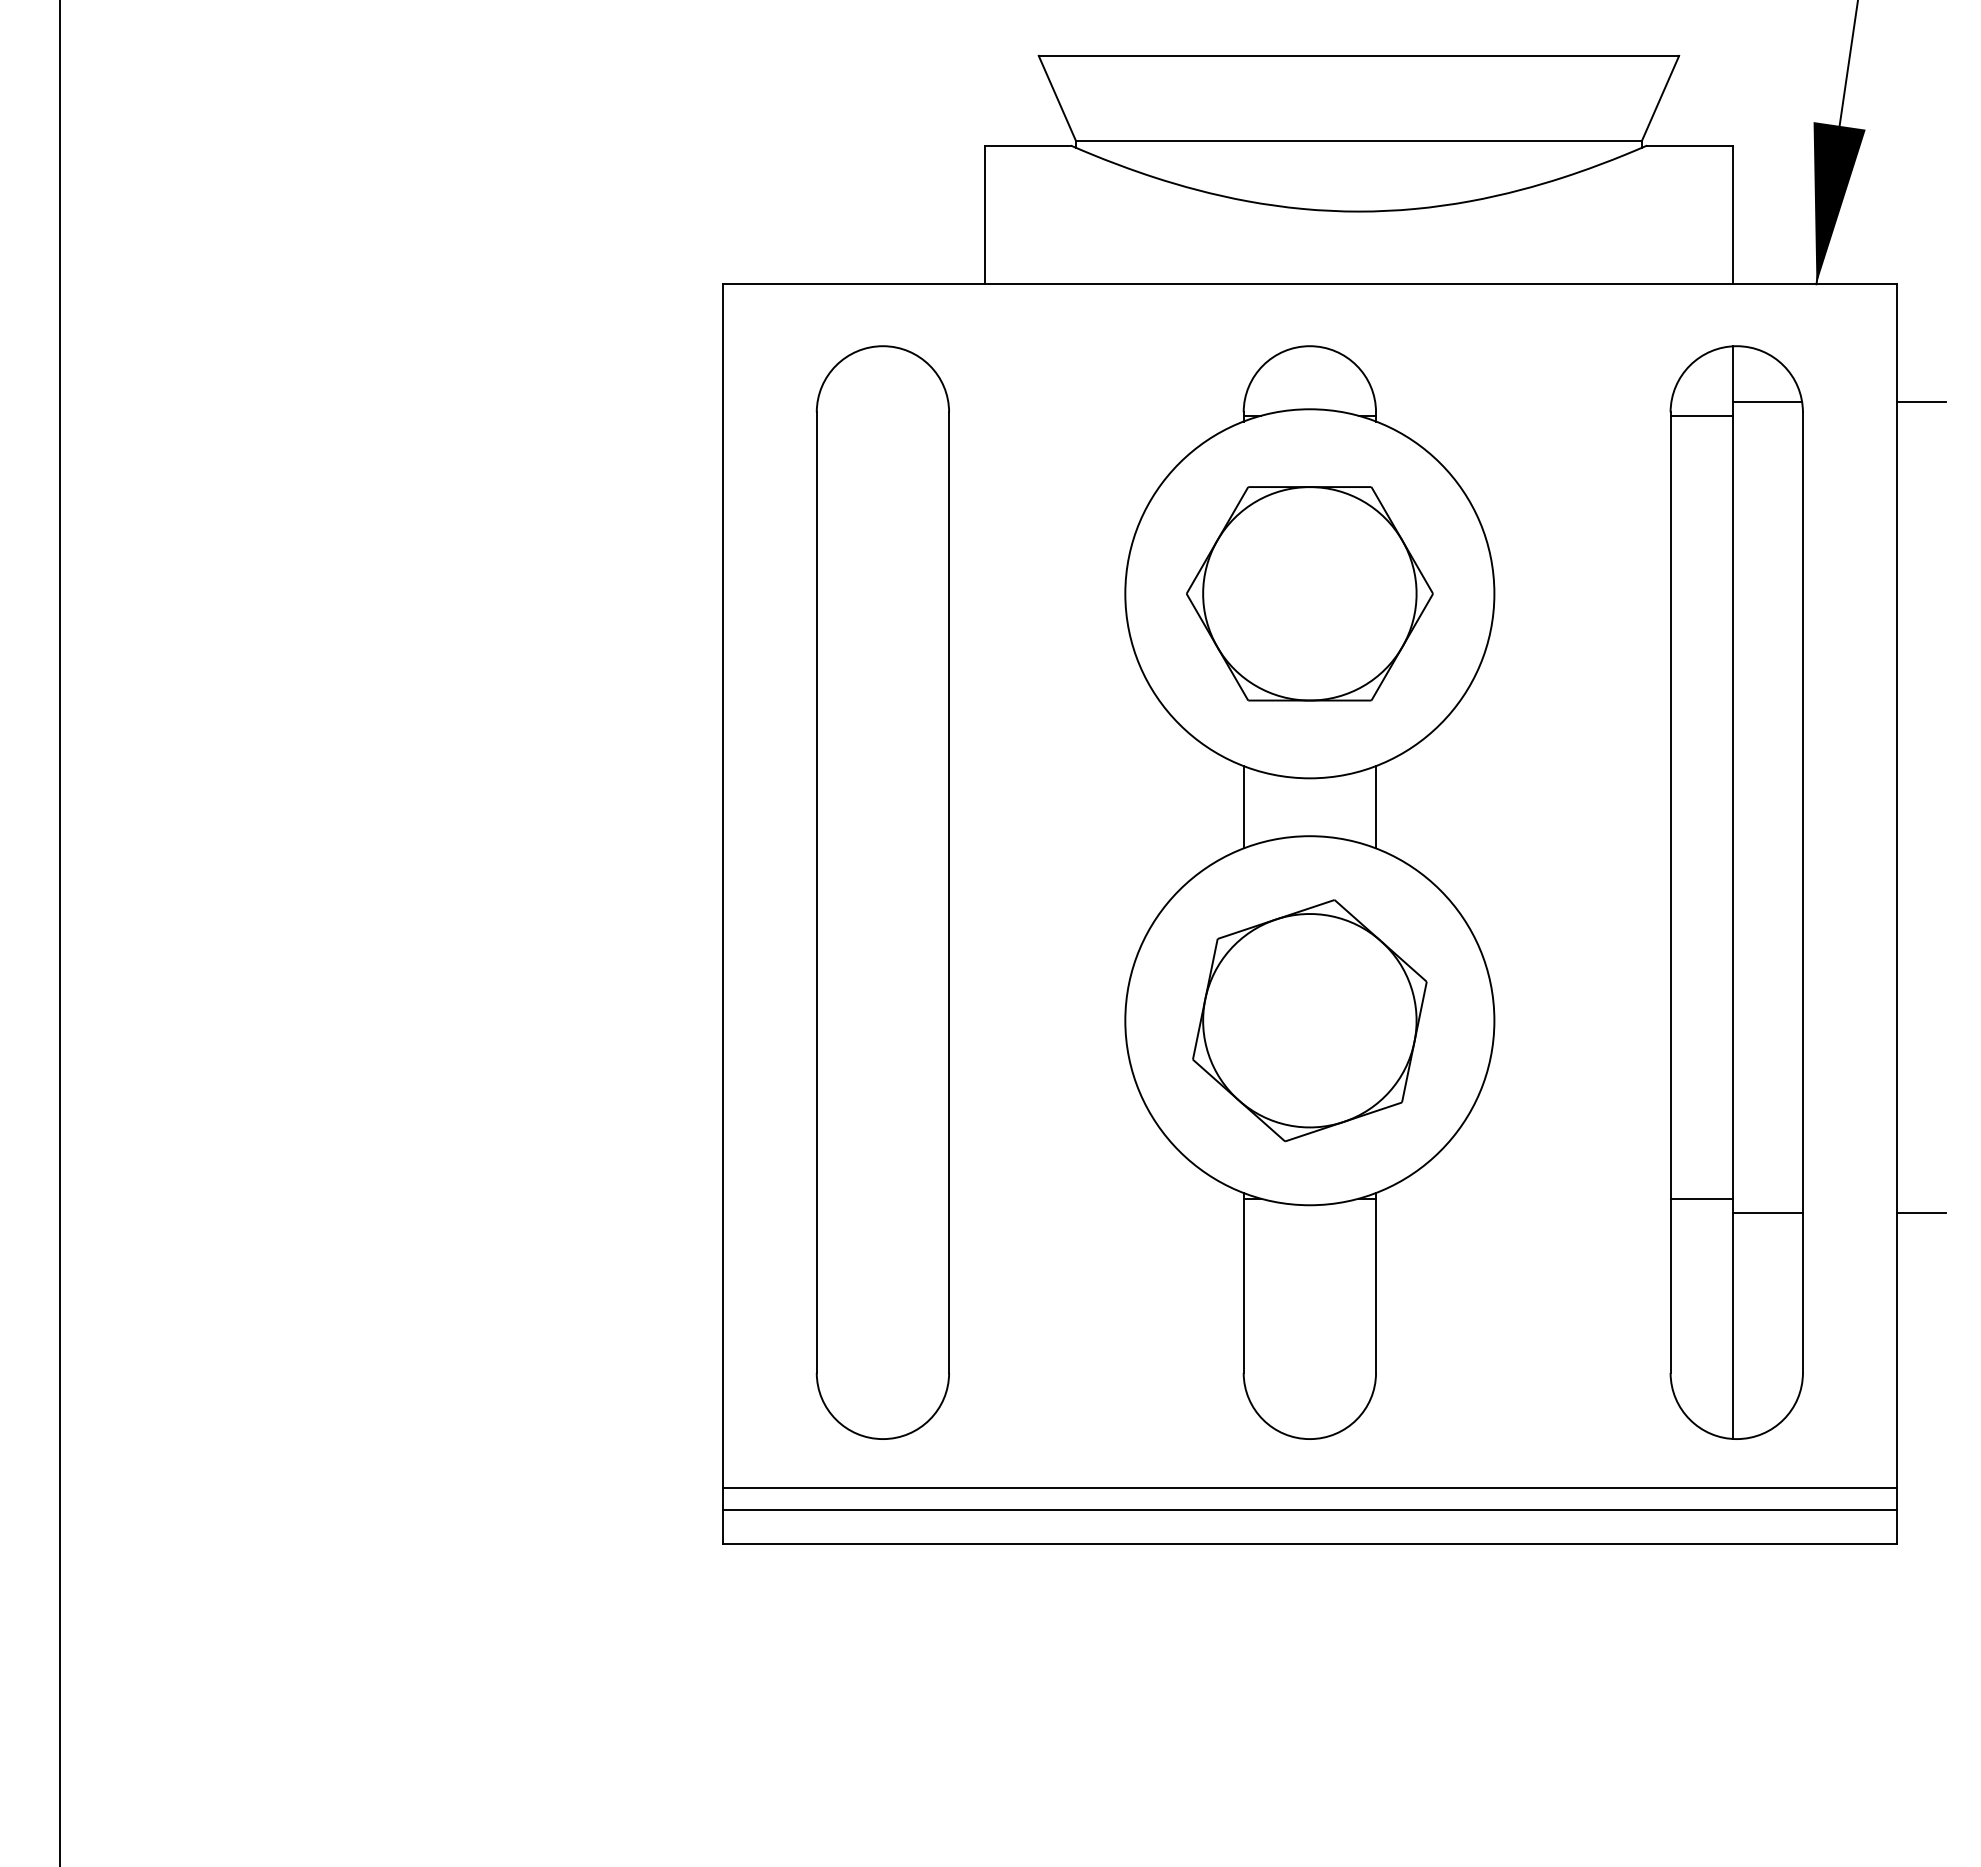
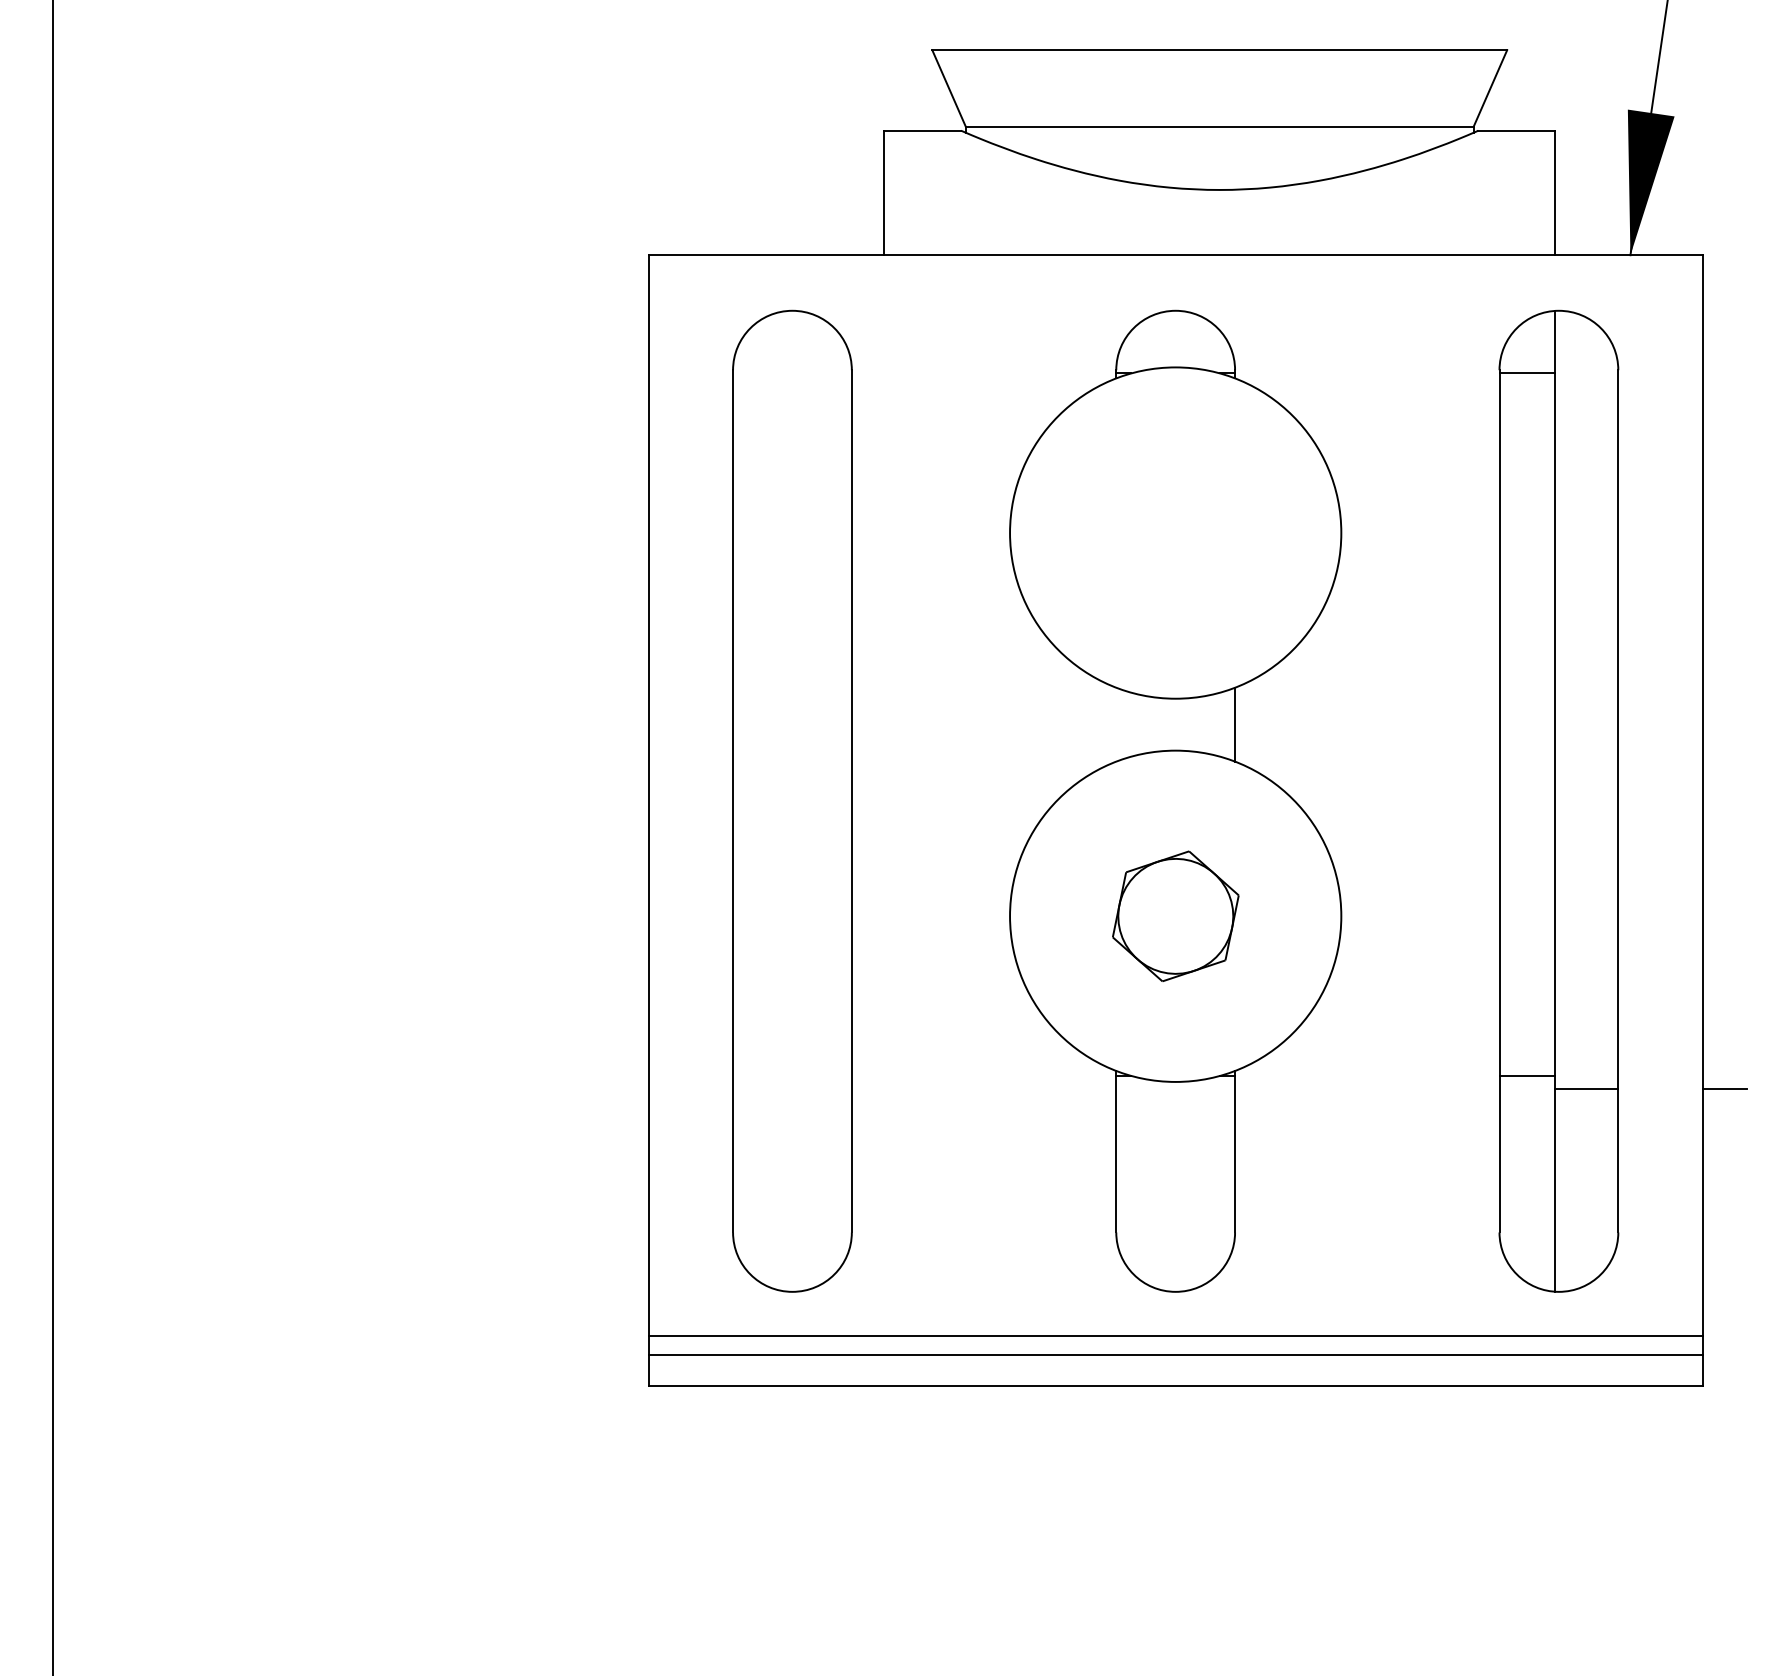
line: (1767, 401) -> (1586, 360), removed
line: (1921, 401) -> (1724, 360), removed
part: (1309, 593) -> (1175, 532), removed
line: (1243, 807) -> (1116, 724), removed
part: (1309, 1020) -> (1175, 916), size x0.6

